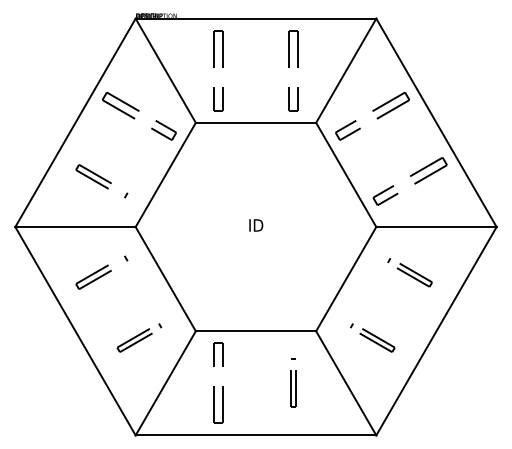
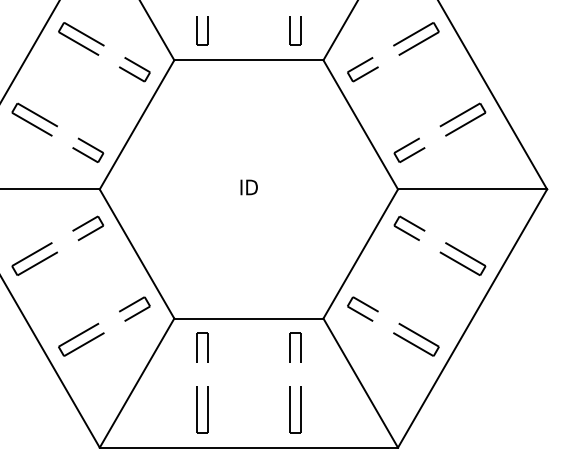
part: (101, 181) -> (57, 132), size x1.43
part: (101, 272) -> (57, 245), size x1.43
part: (409, 272) -> (439, 245), size x1.67
part: (139, 337) -> (104, 326), size x1.67
part: (372, 337) -> (393, 326), size x1.67
part: (293, 382) -> (295, 382), size x1.67

